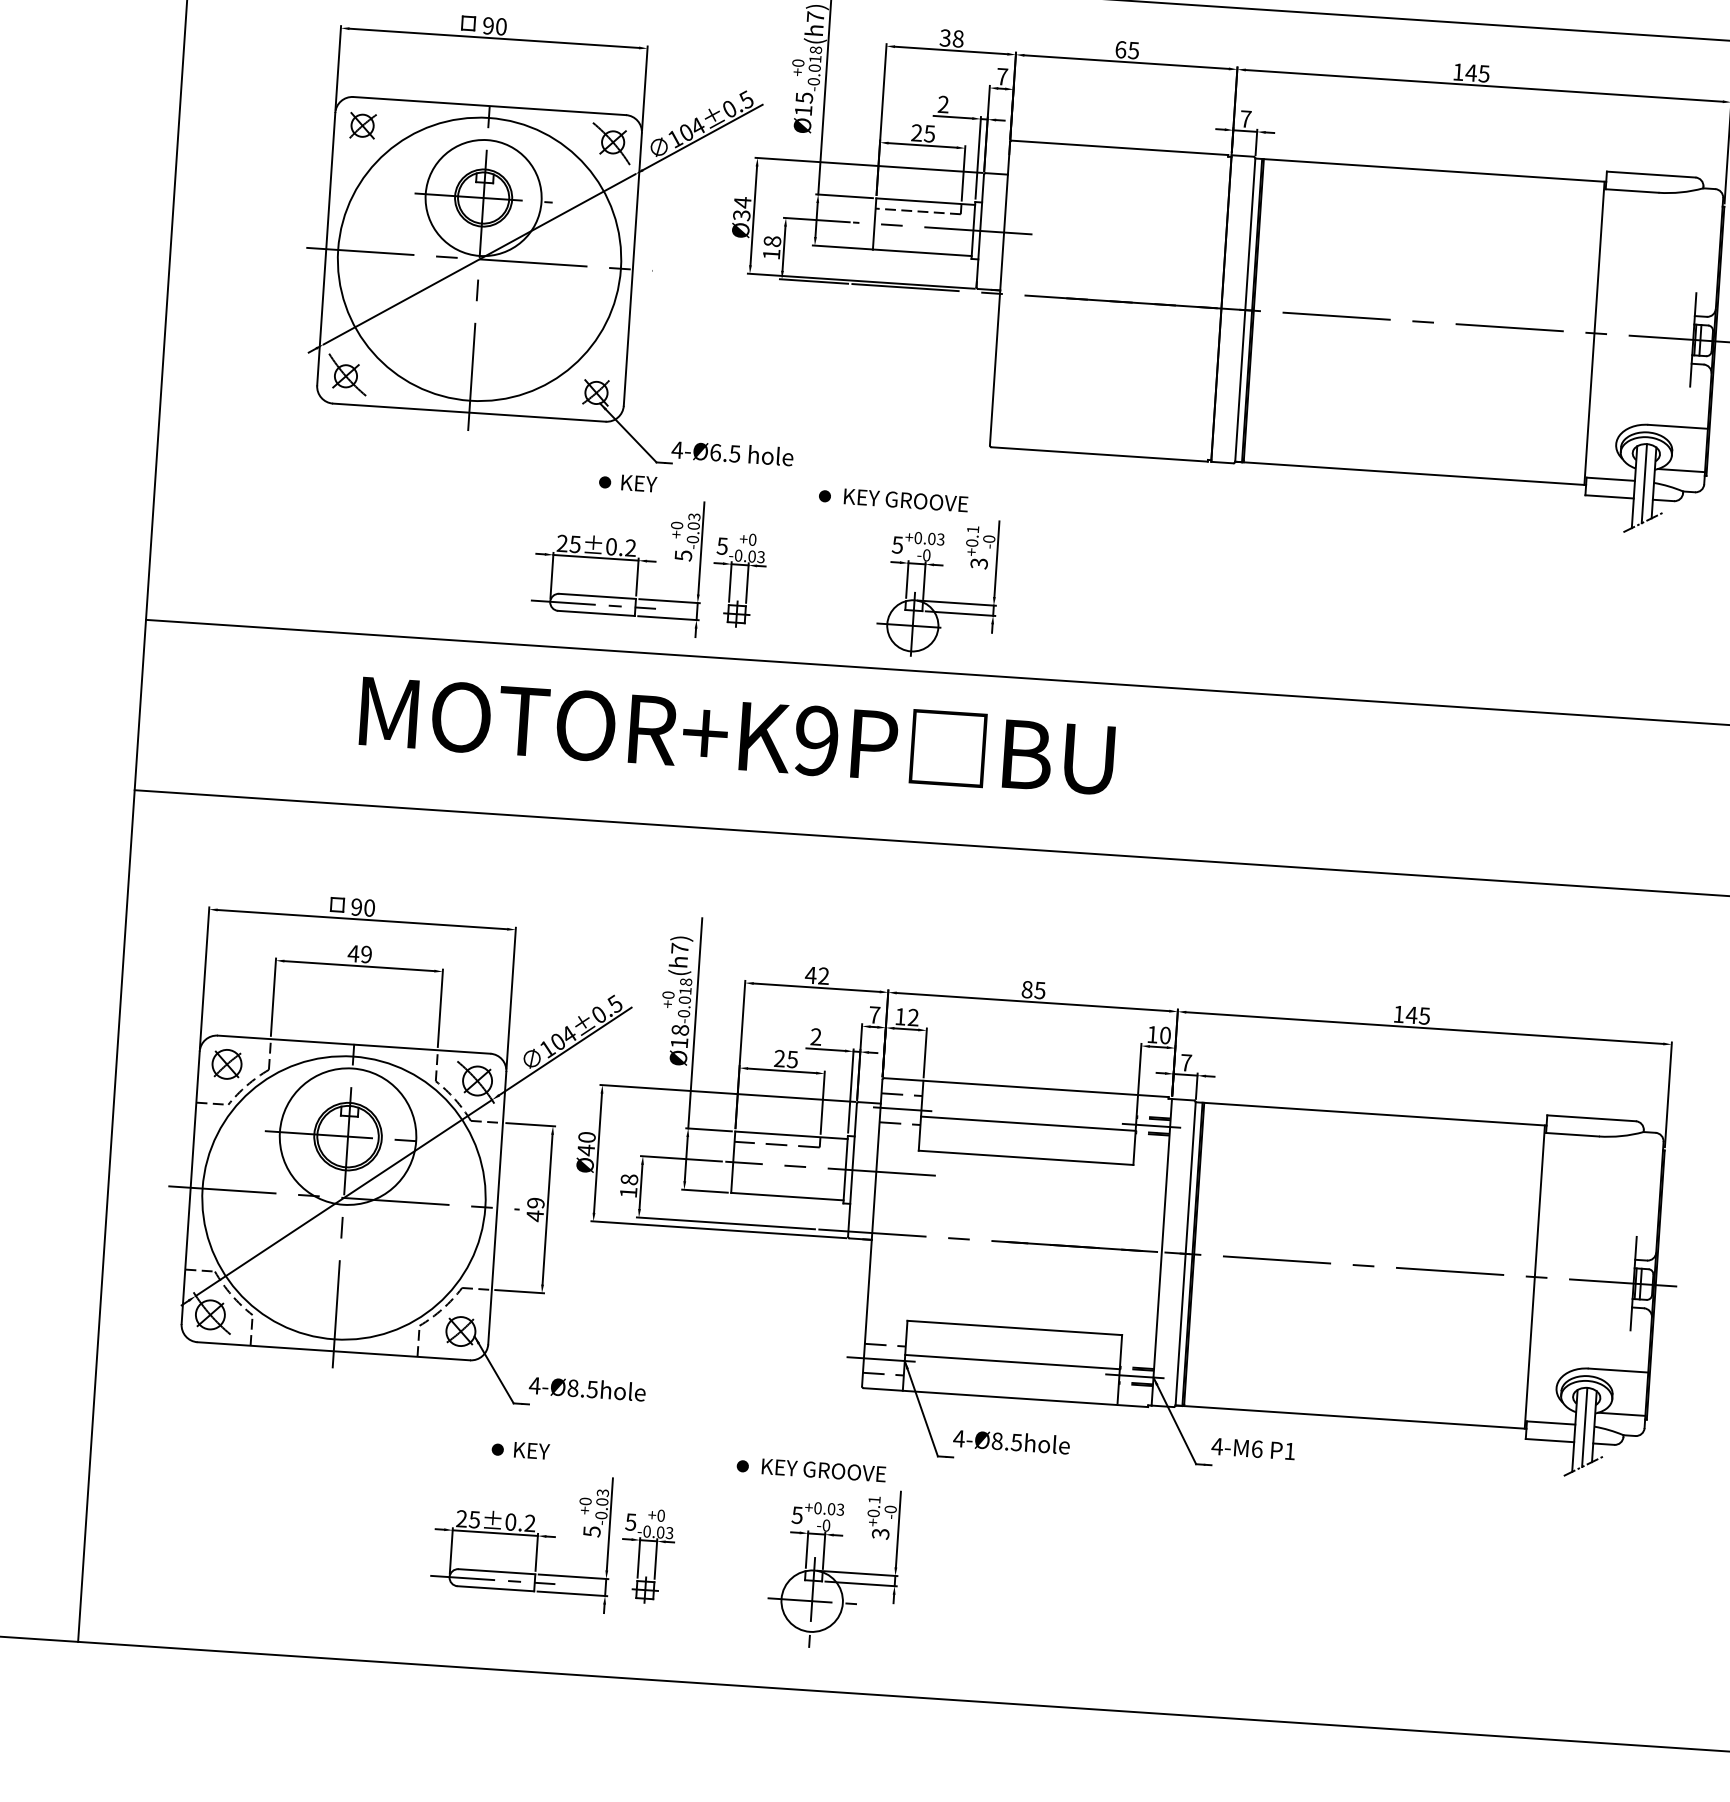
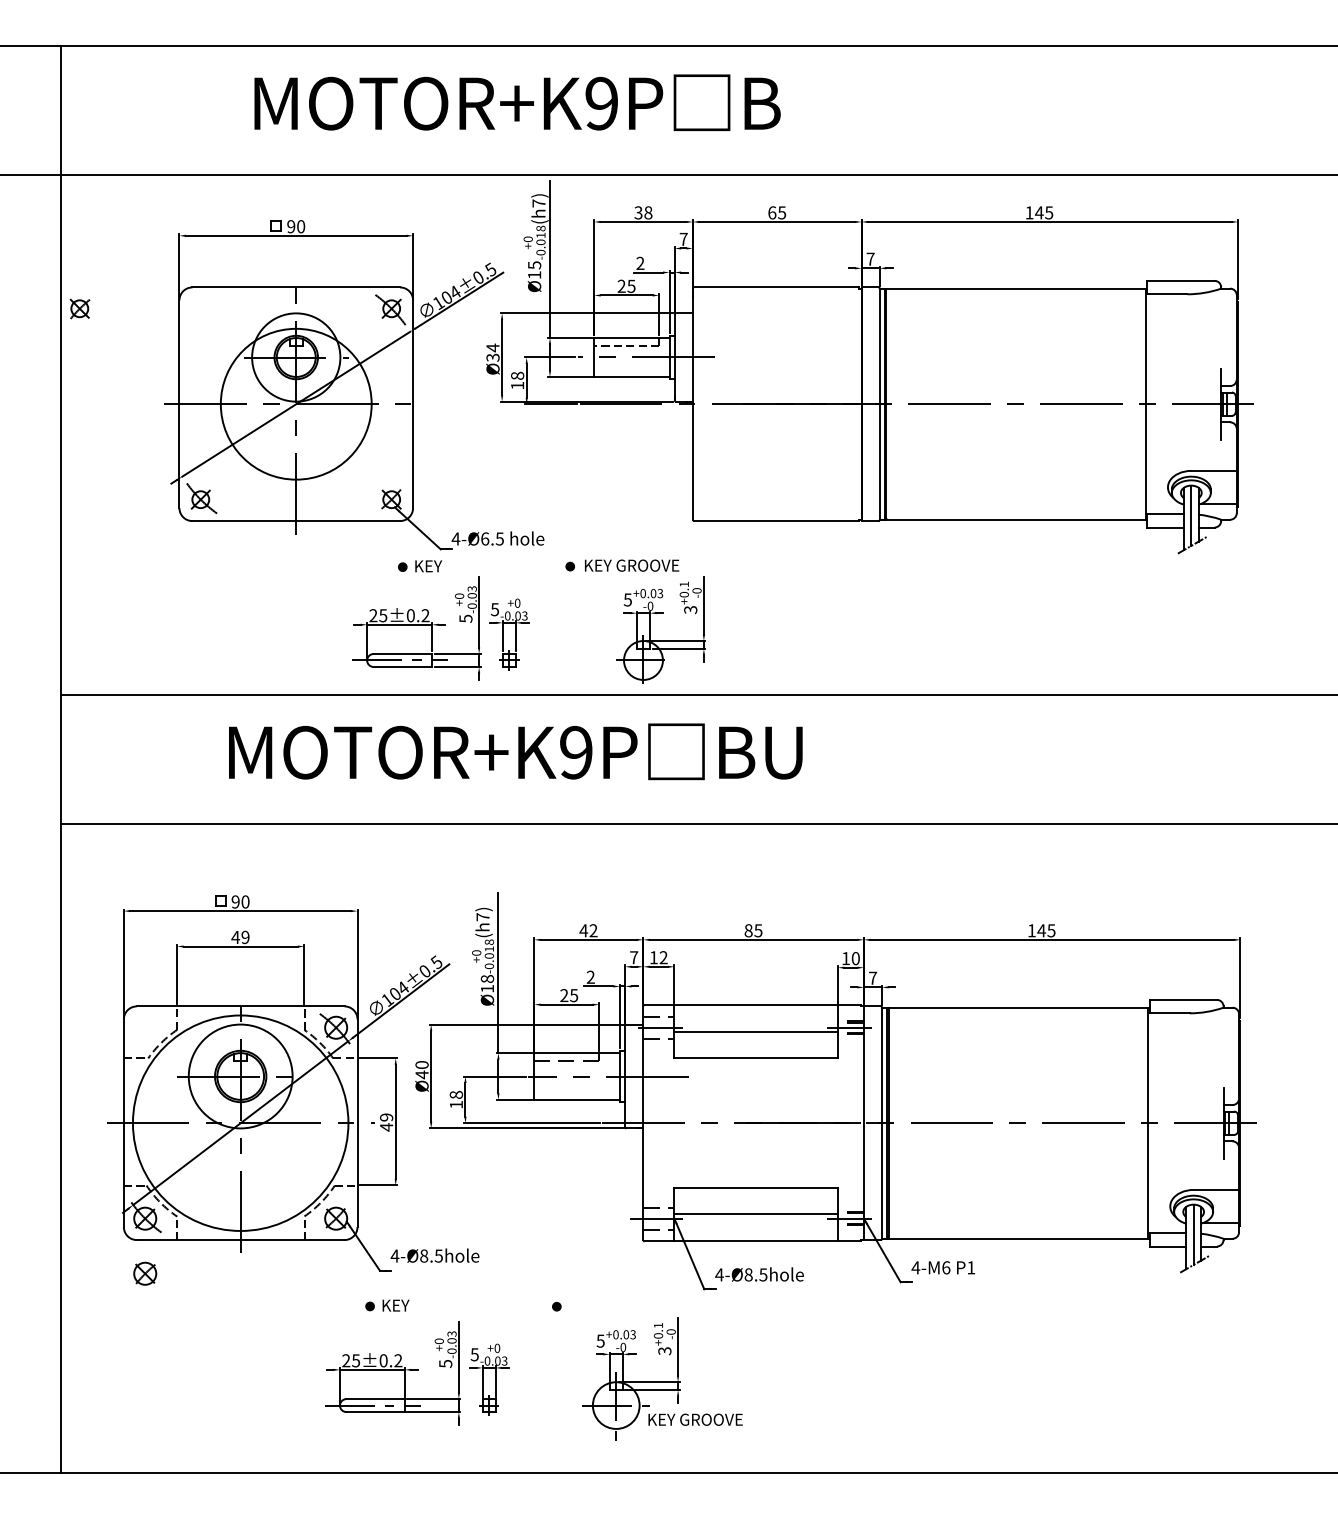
part: (362, 125) -> (79, 308), moved
circle: (479, 258) -> (296, 403), size x0.7
part: (227, 1064) -> (145, 1273), moved
text: (823, 1470) -> (695, 1419), moved

